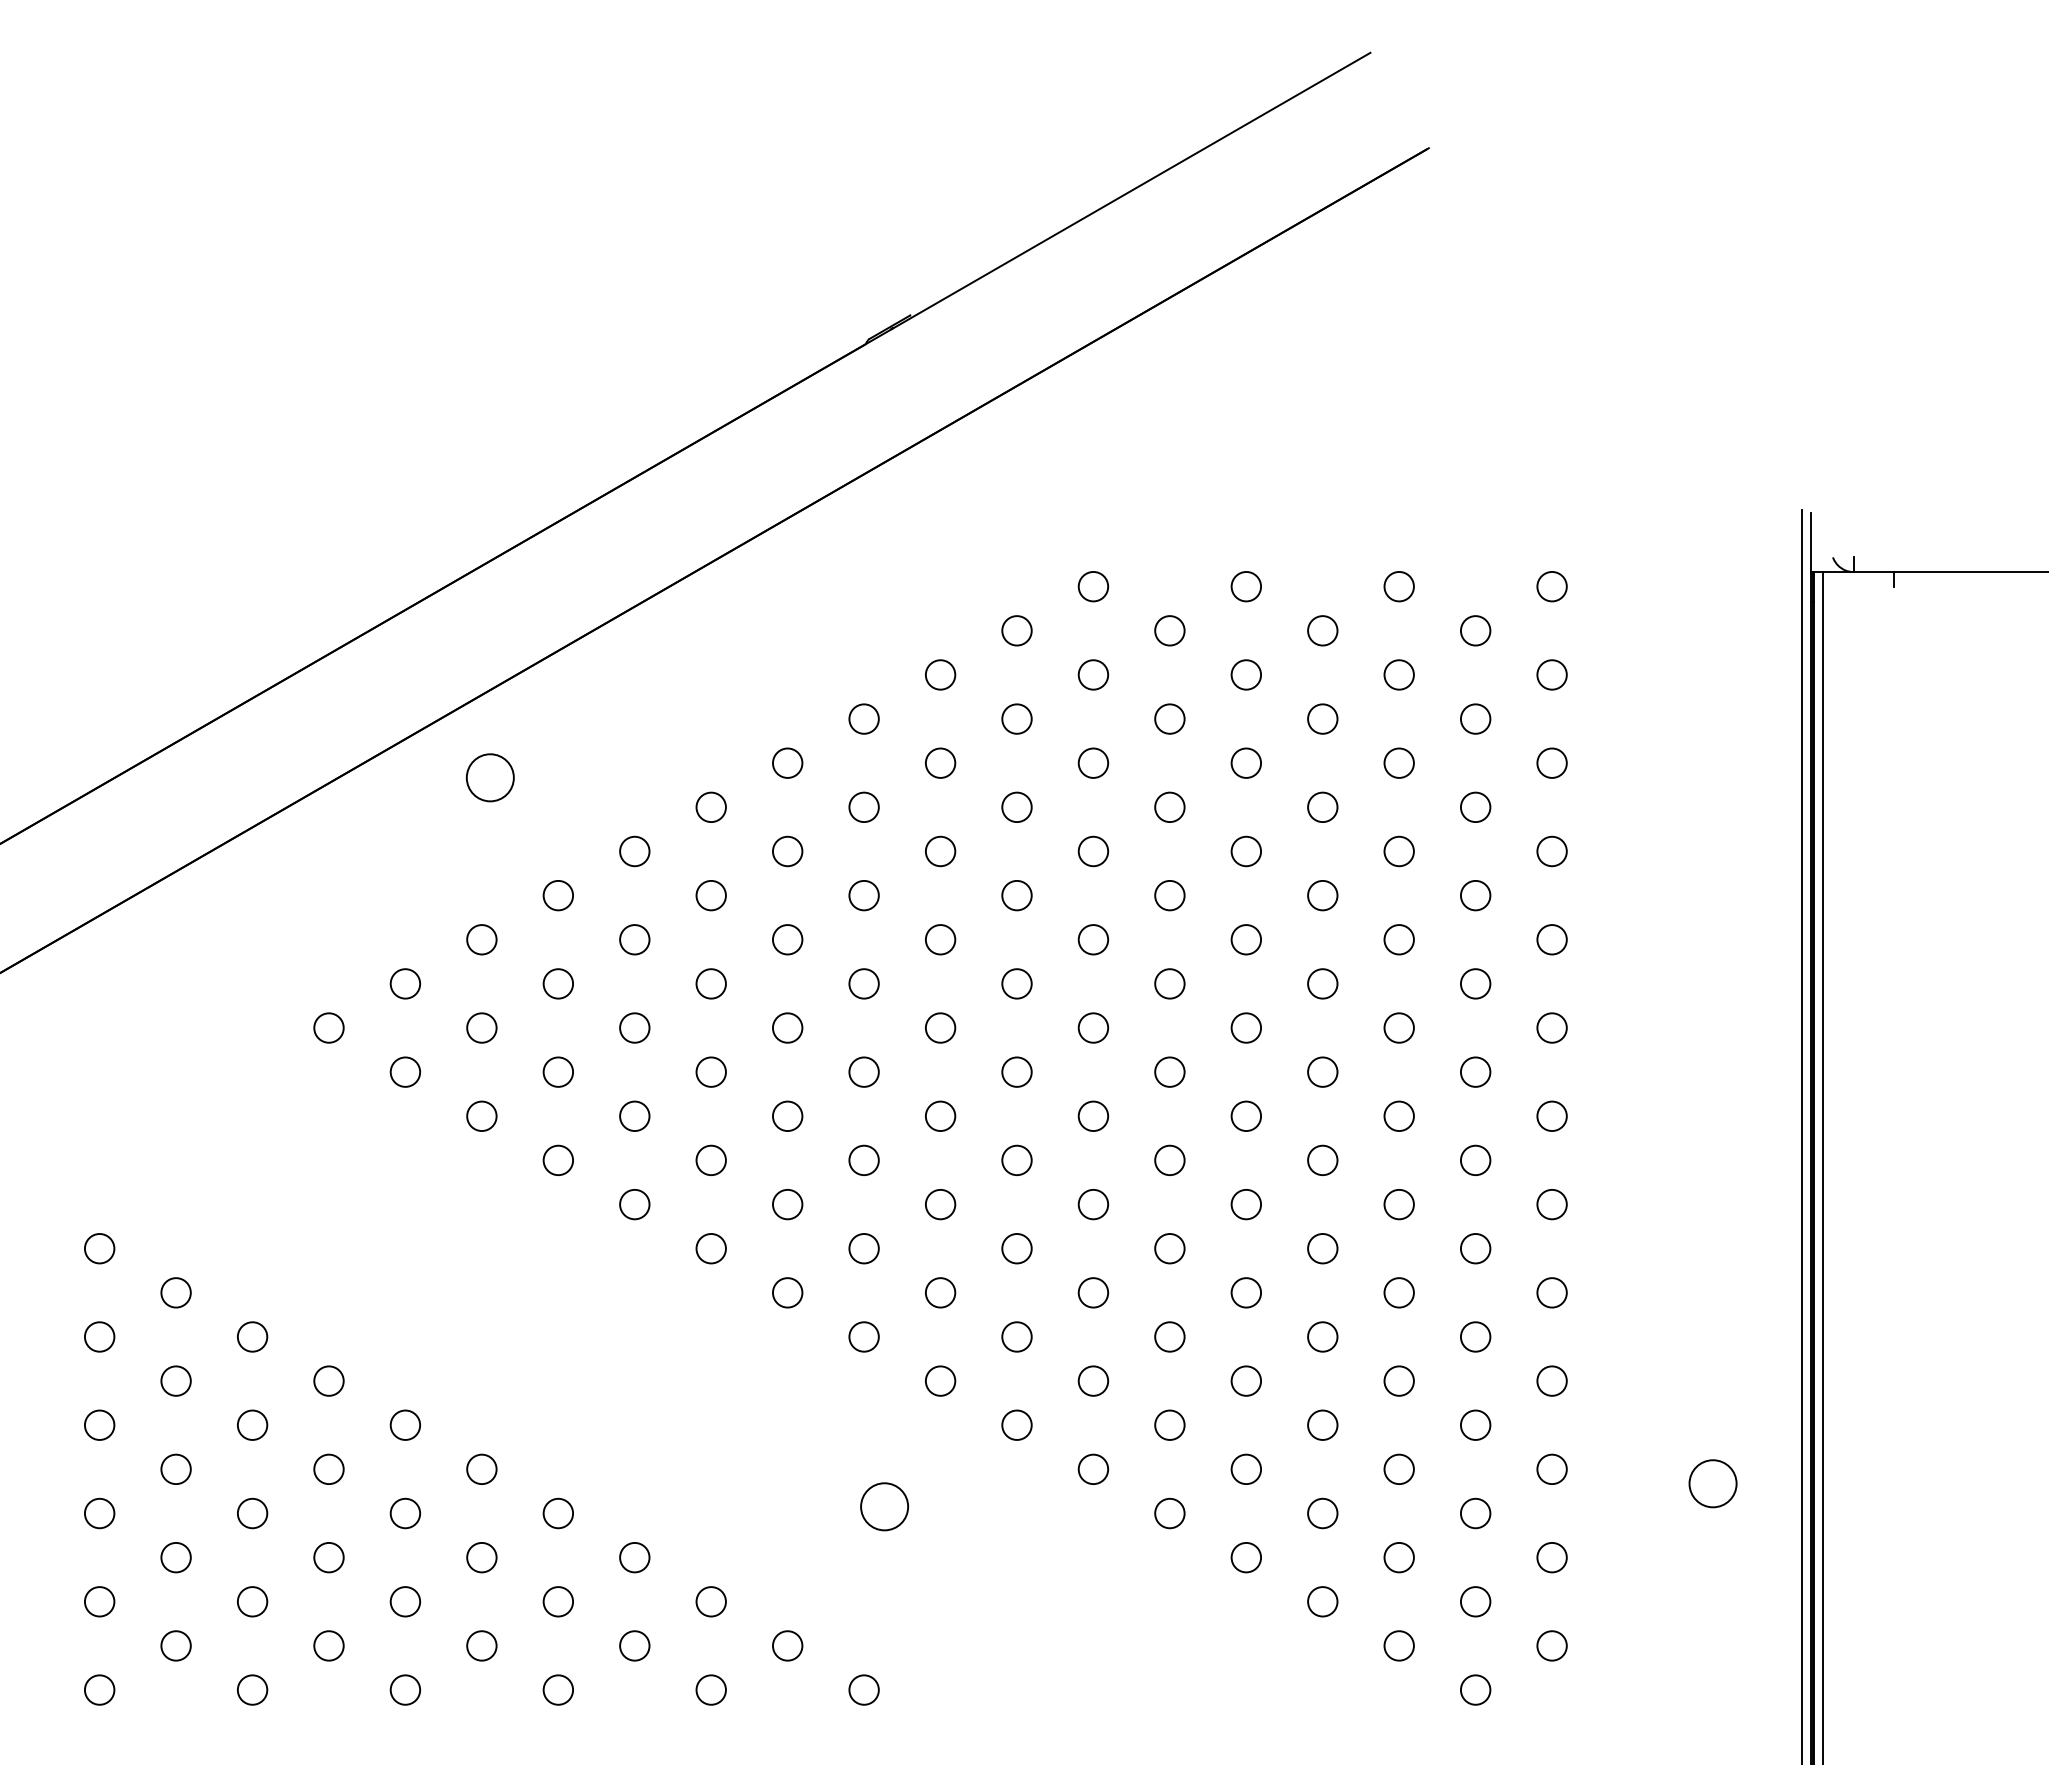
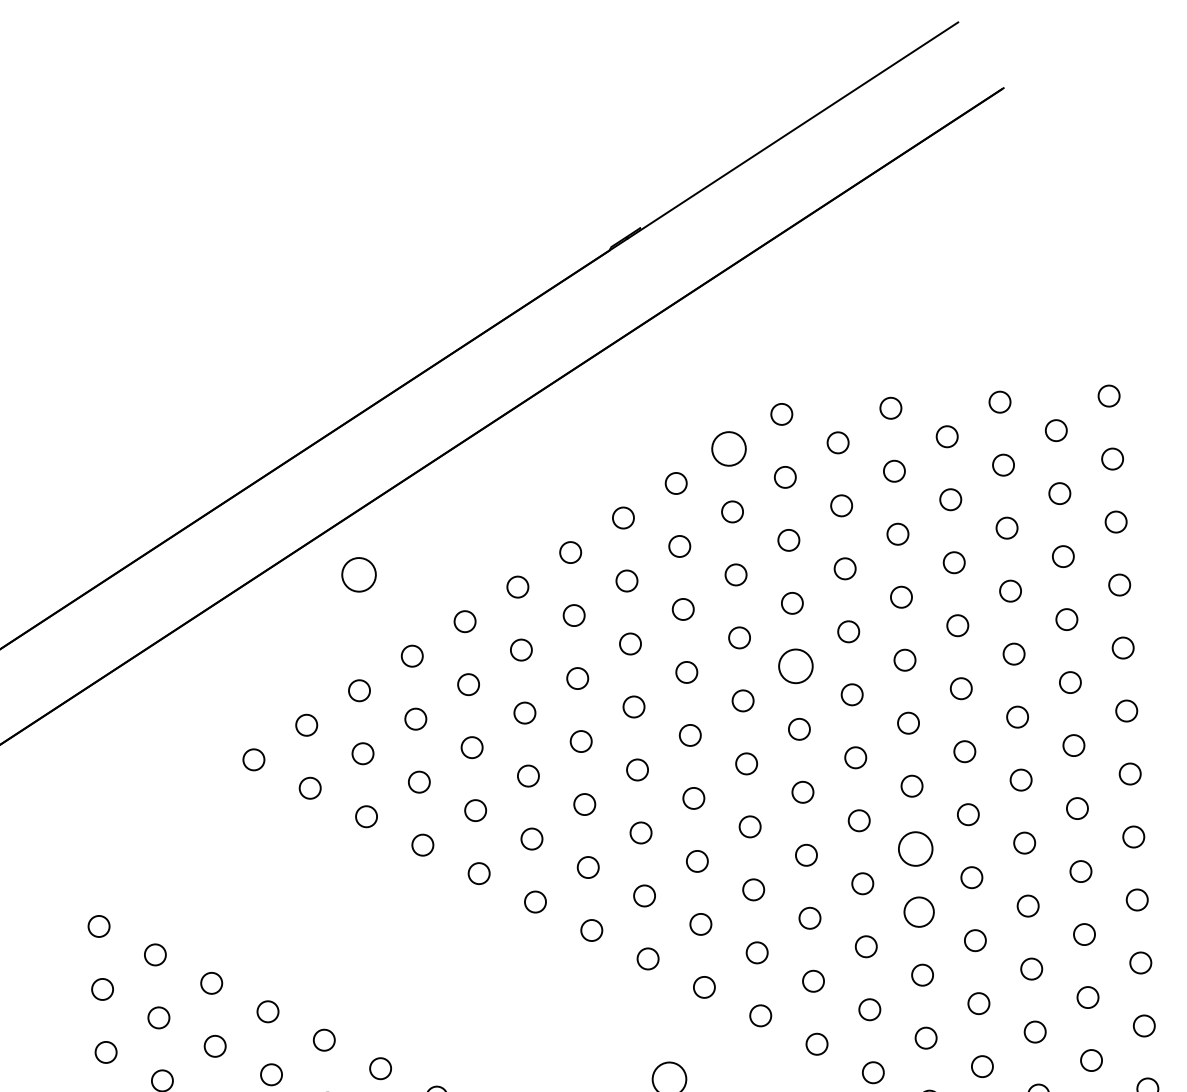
circle: (1016, 630) -> (728, 448), size x1.6
circle: (1093, 939) -> (795, 666), size x1.6
circle: (1245, 1204) -> (914, 849), size x1.6
circle: (1245, 1292) -> (918, 912), size x1.4

